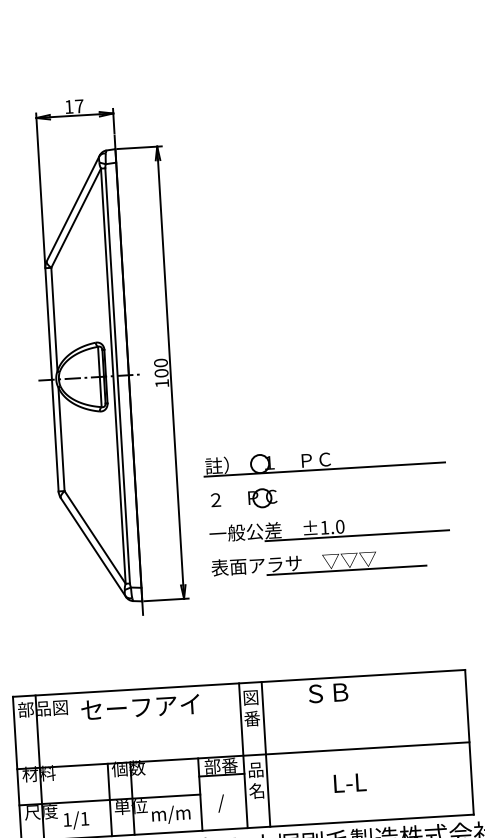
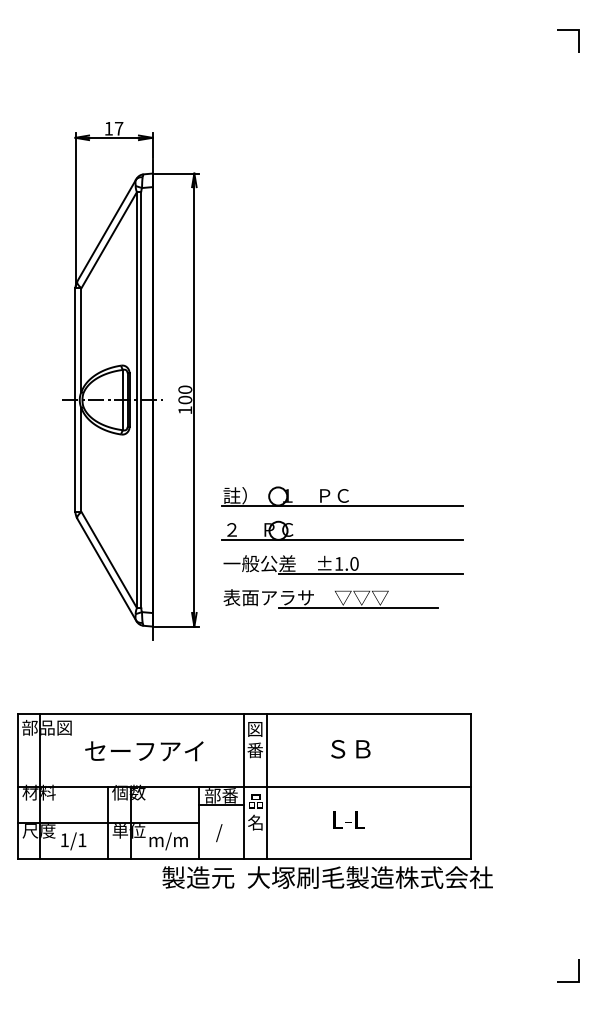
line: (326, 503) -> (342, 539), added
text: (328, 693) -> (350, 749), moved
text: (140, 707) -> (144, 751), moved

